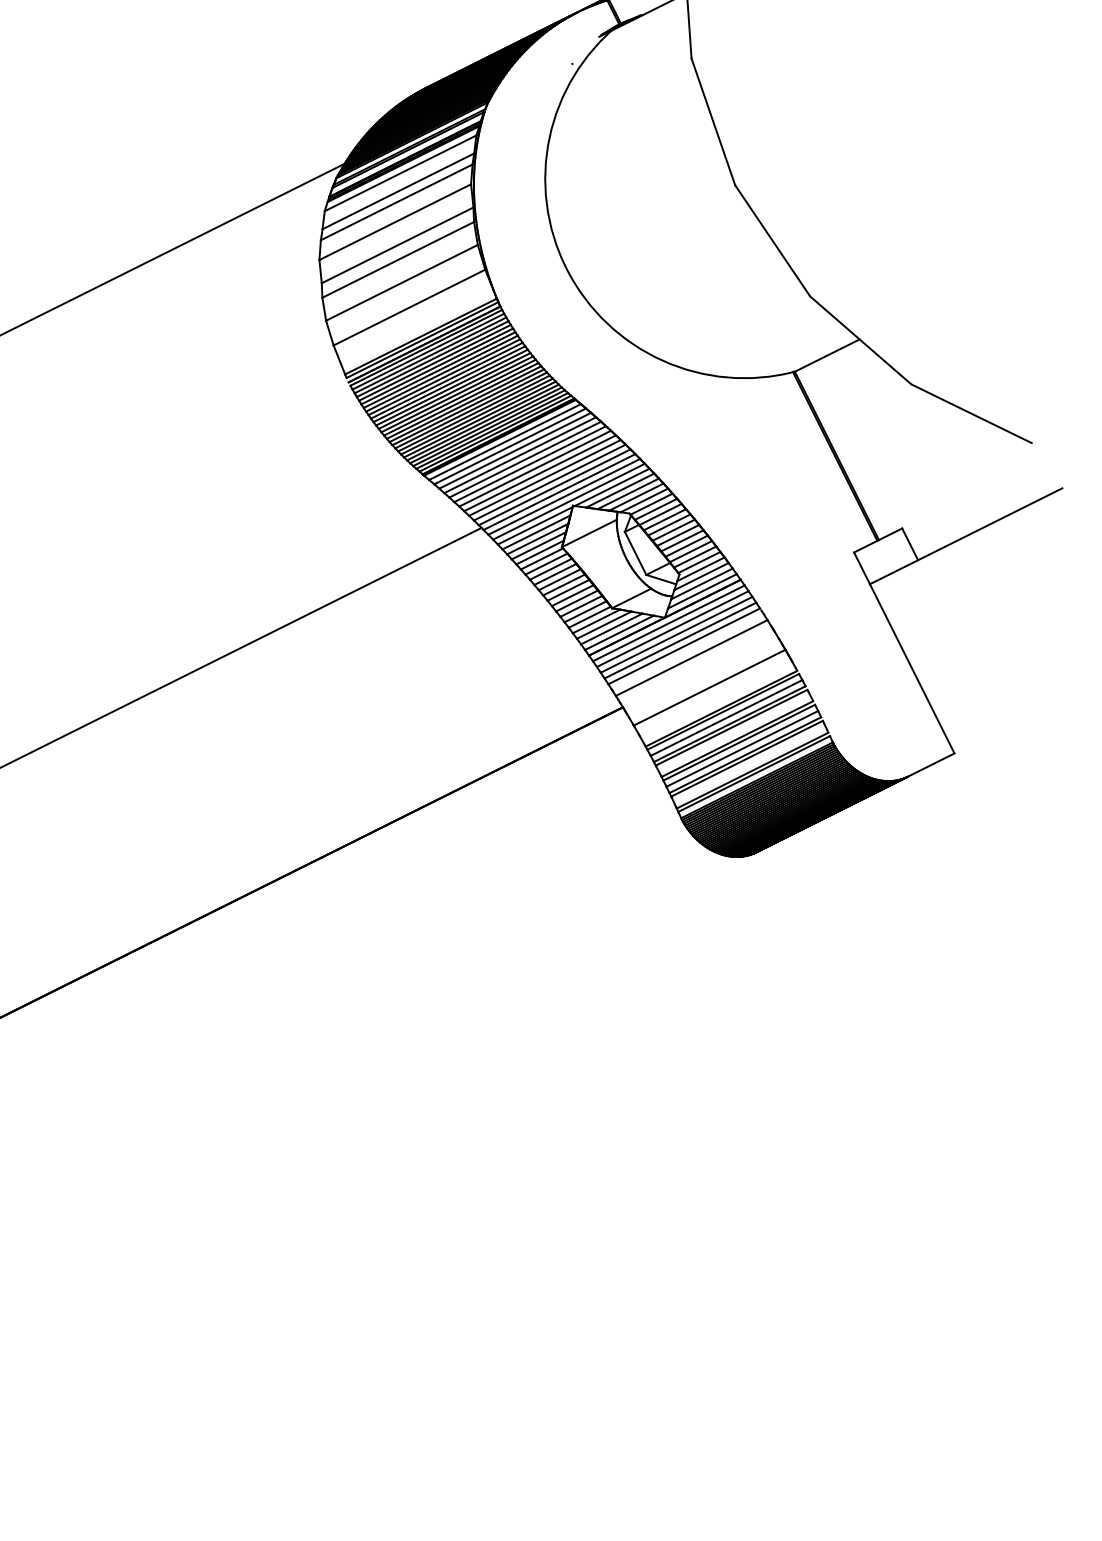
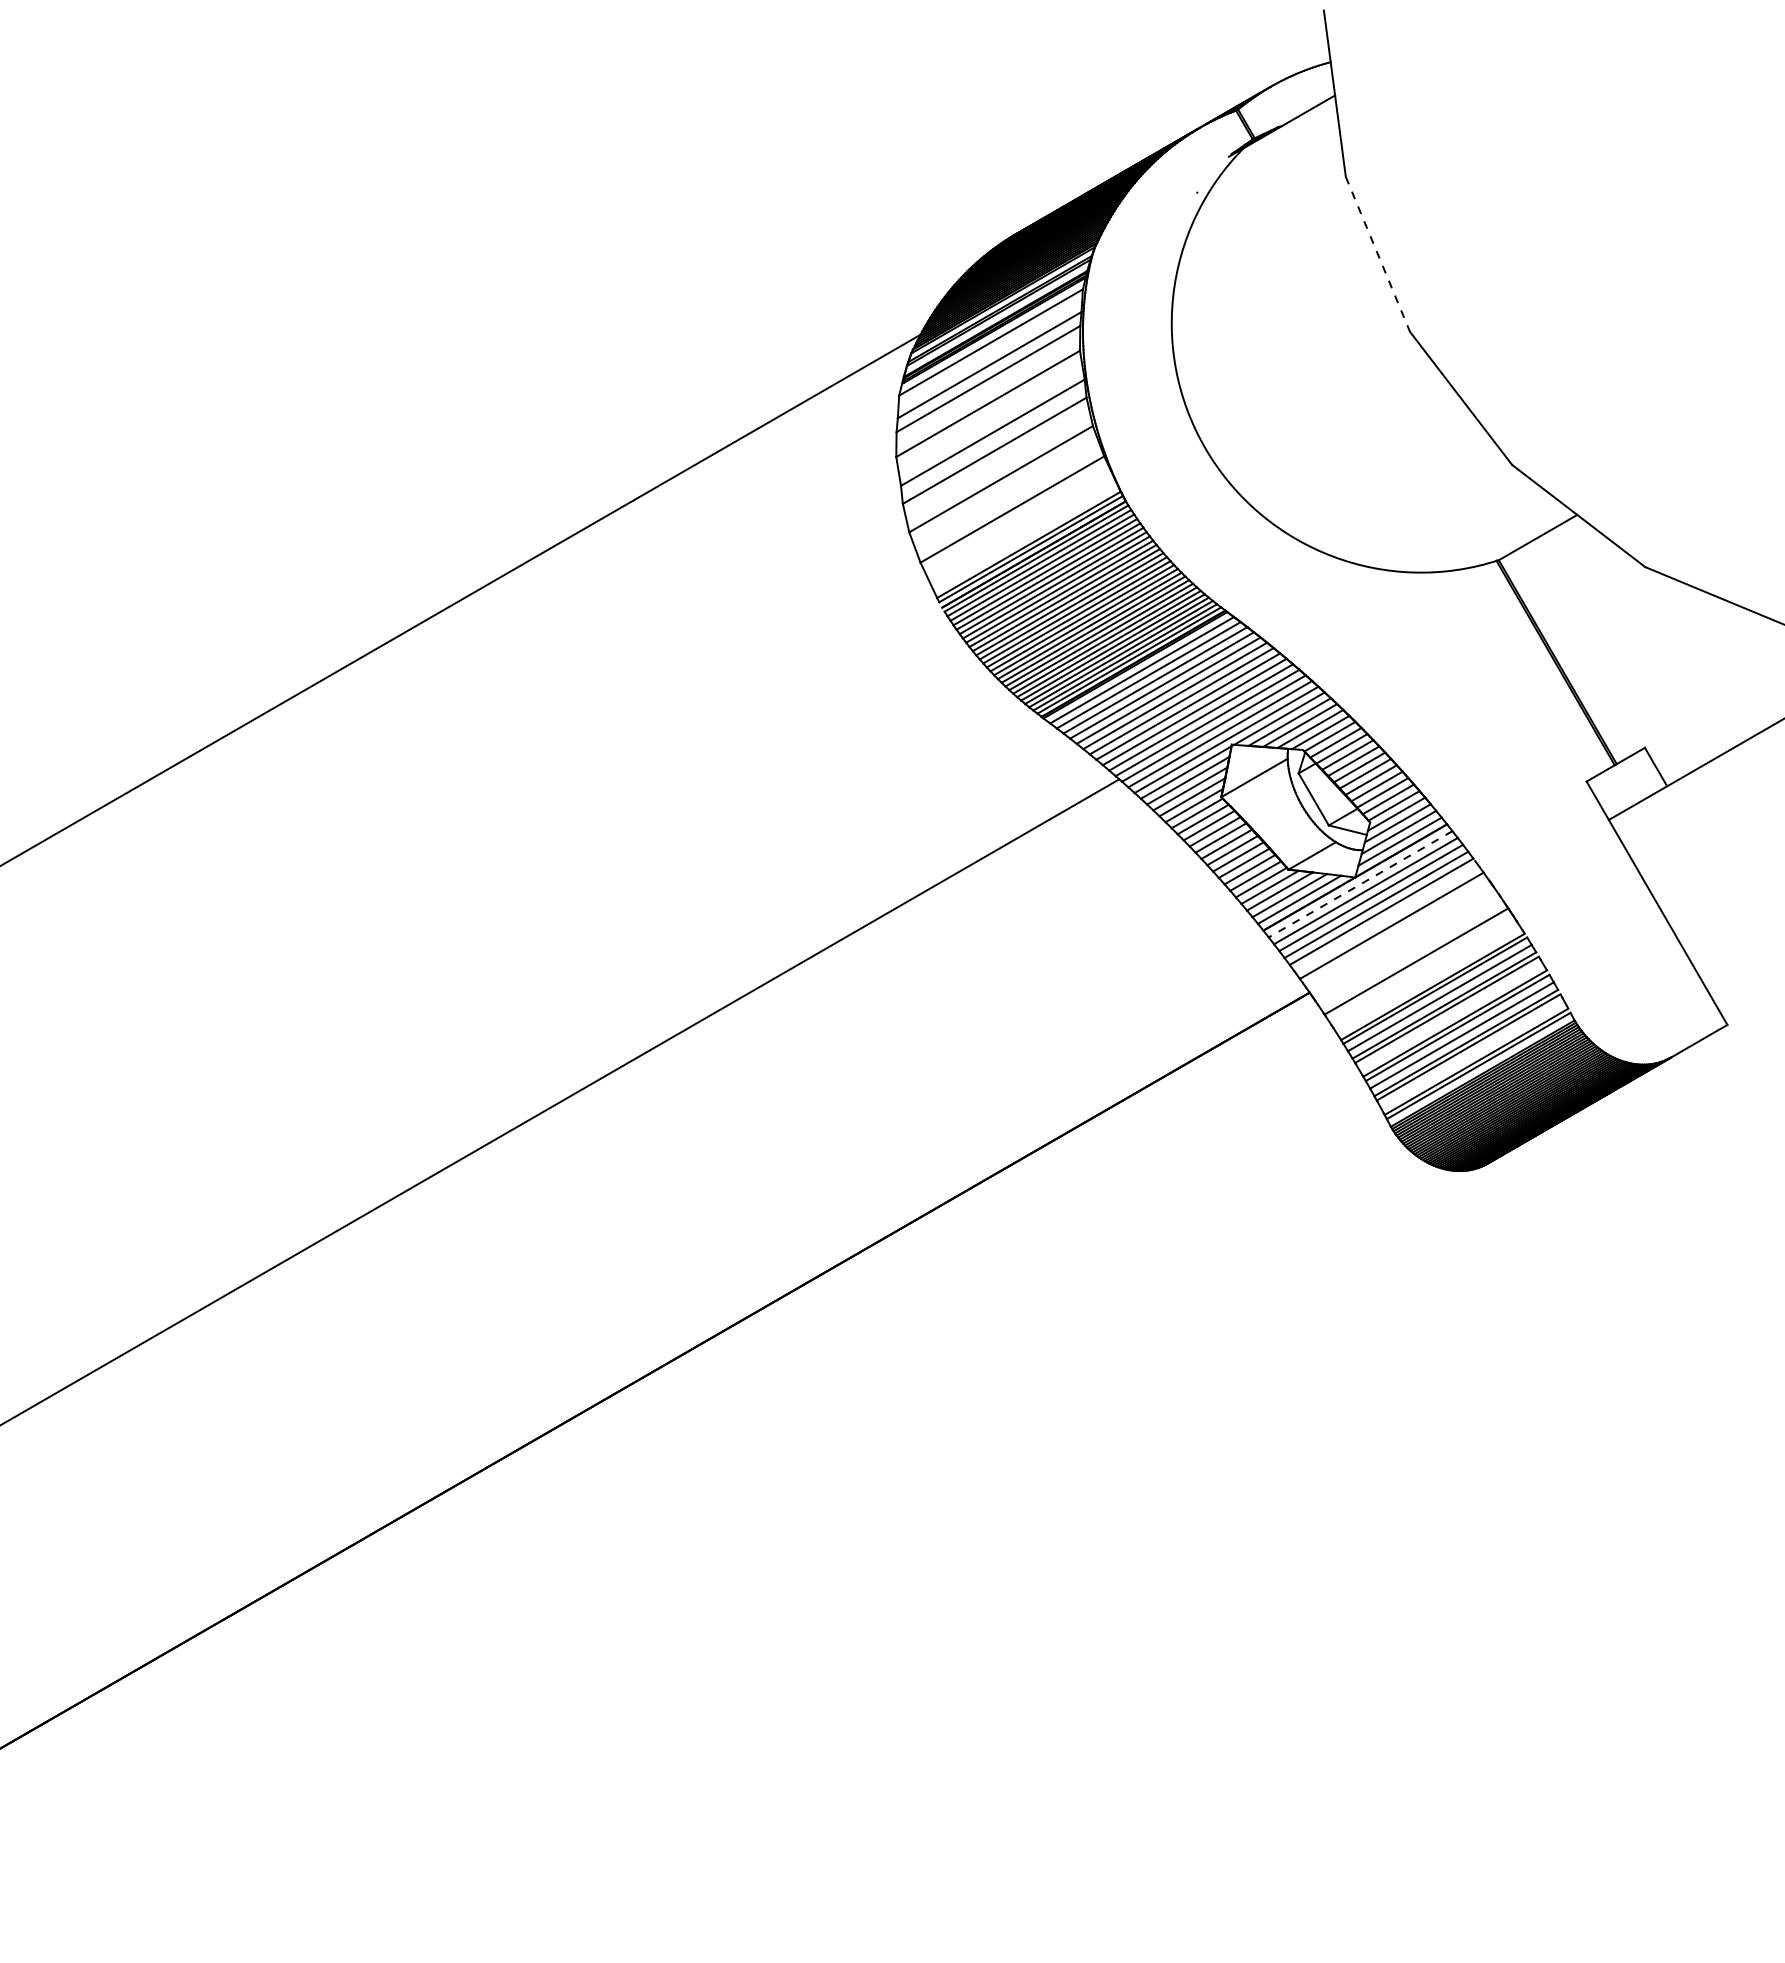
line: (713, 122) -> (1377, 254), solid -> dashed
line: (668, 623) -> (1360, 884), solid -> dashed

